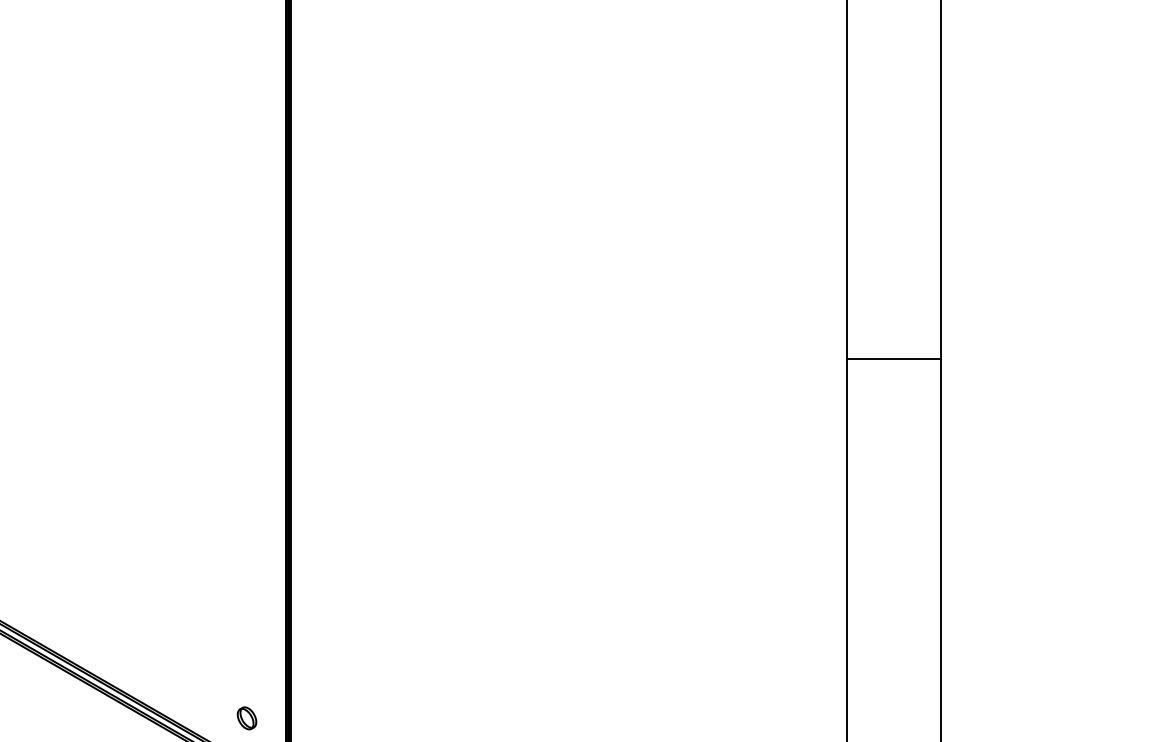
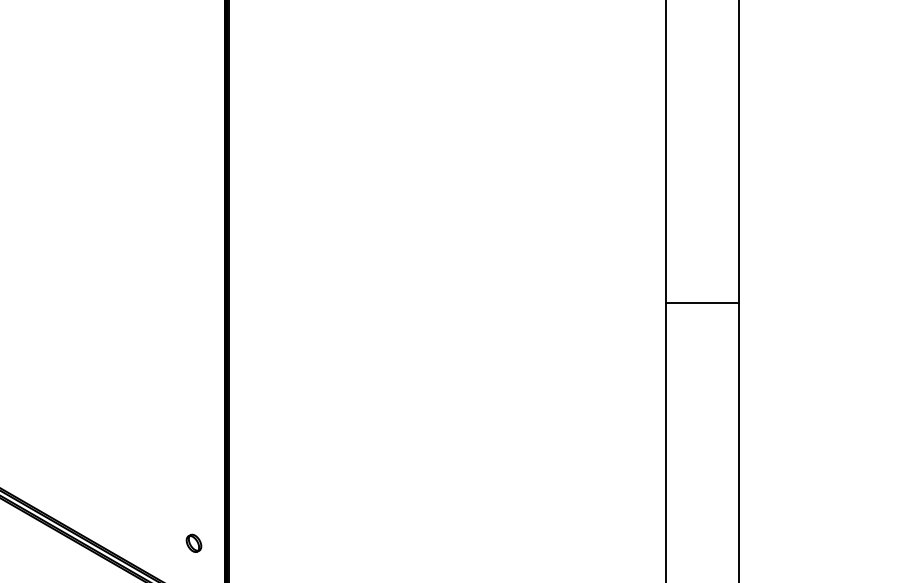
line: (893, 359) -> (702, 303), moved
part: (246, 718) -> (193, 543), moved

